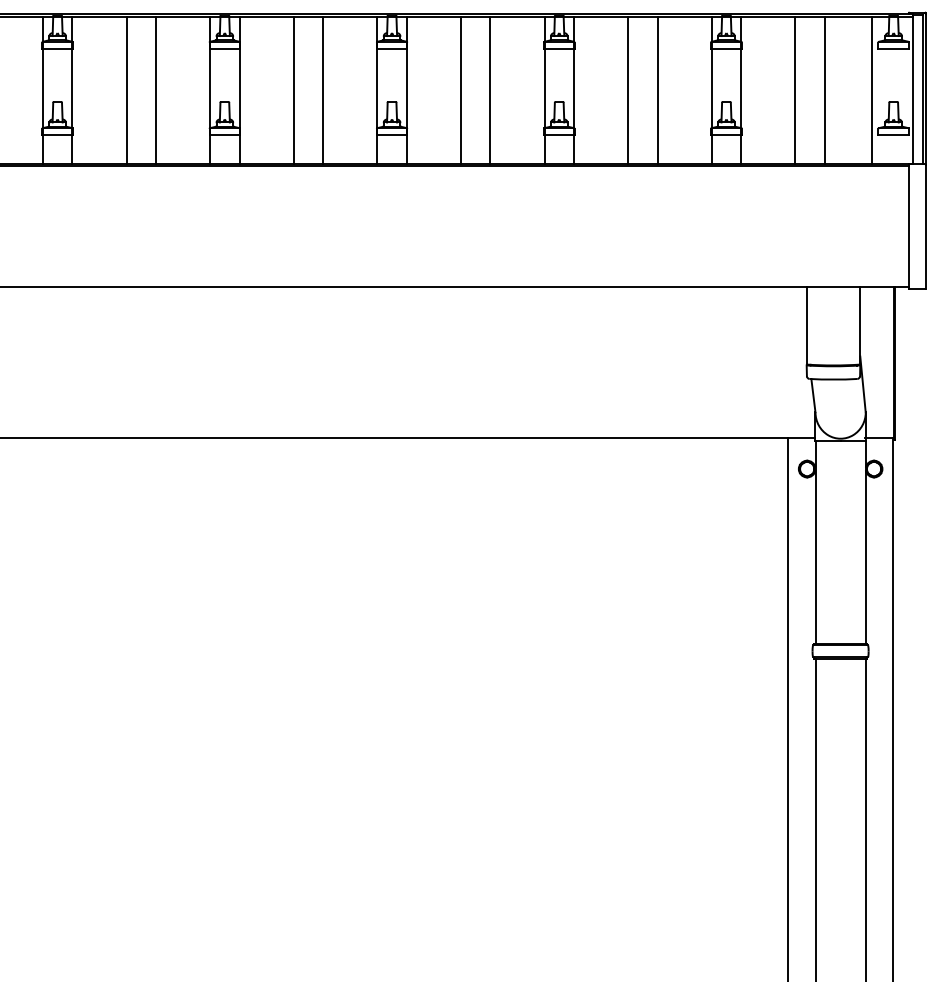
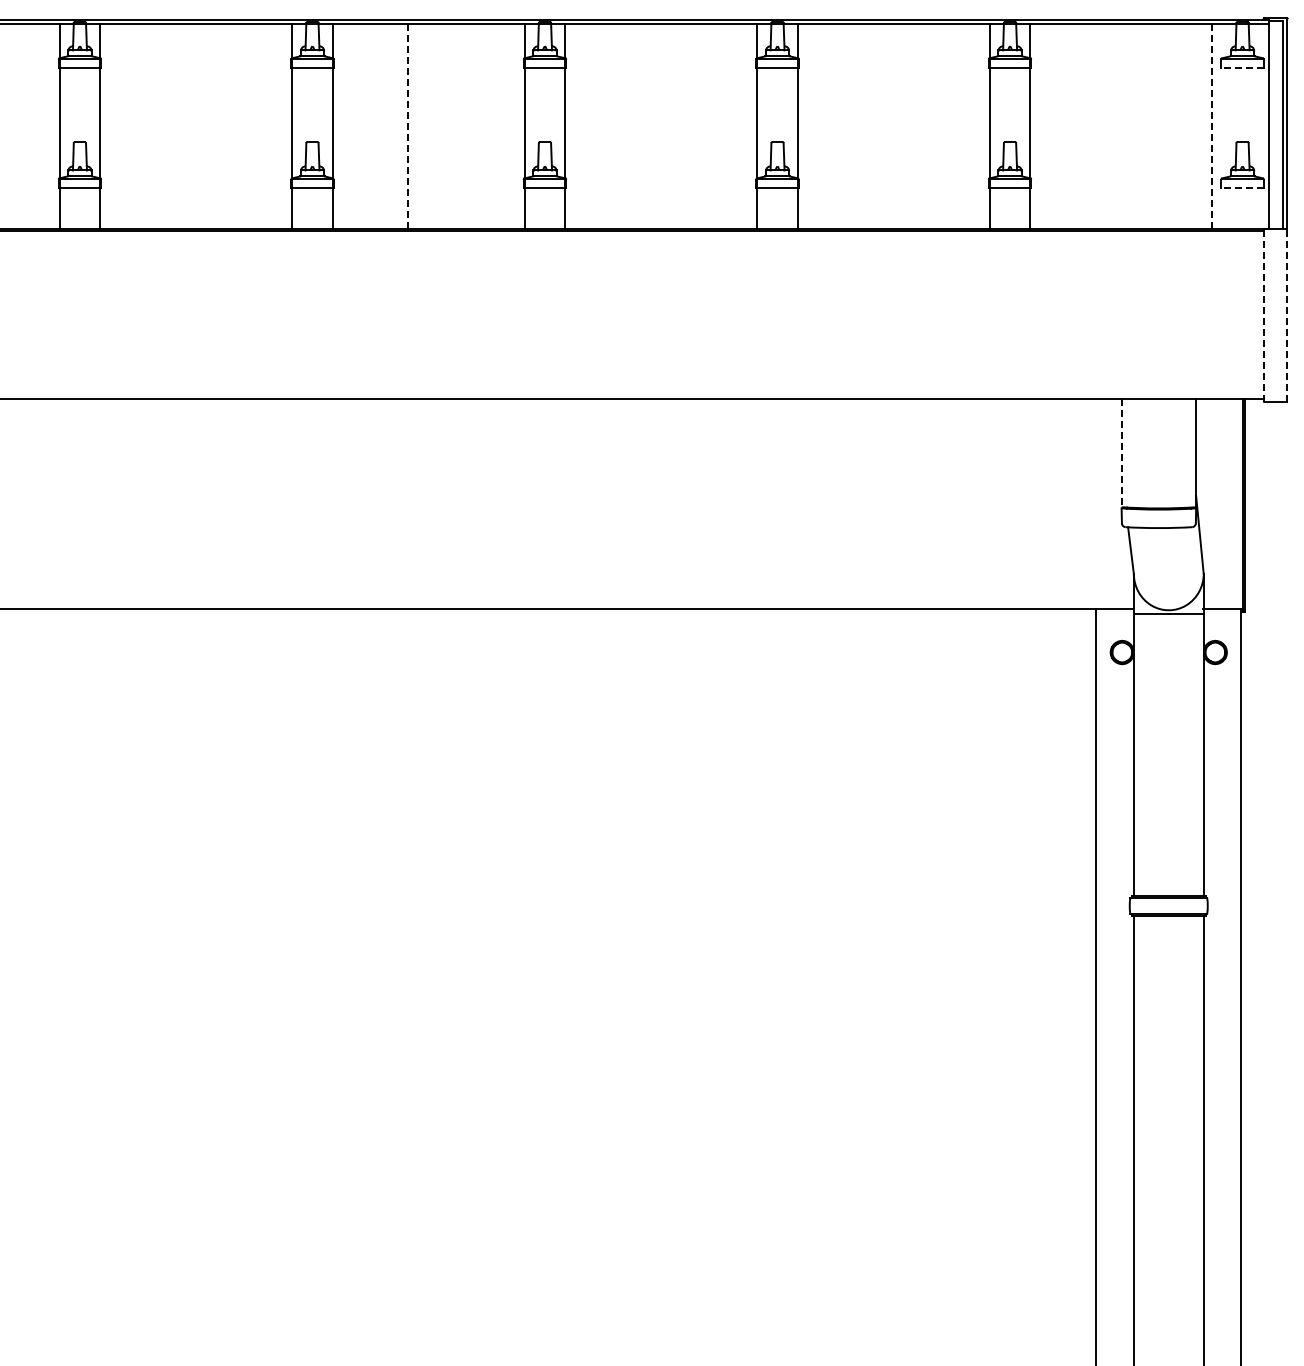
line: (893, 49) -> (1242, 68), solid -> dashed
line: (126, 90) -> (175, 125), removed
line: (155, 90) -> (216, 125), removed
line: (293, 90) -> (408, 126), solid -> dashed
line: (323, 90) -> (449, 125), removed
line: (460, 90) -> (640, 125), removed
line: (490, 90) -> (681, 125), removed
line: (628, 90) -> (873, 125), removed
line: (657, 90) -> (914, 125), removed
line: (795, 90) -> (1106, 125), removed
line: (824, 90) -> (1146, 125), removed
line: (871, 90) -> (1211, 126), solid -> dashed
line: (893, 135) -> (1242, 188), solid -> dashed
line: (908, 226) -> (1263, 315), solid -> dashed
line: (925, 227) -> (1287, 316), solid -> dashed
line: (806, 325) -> (1121, 453), solid -> dashed

